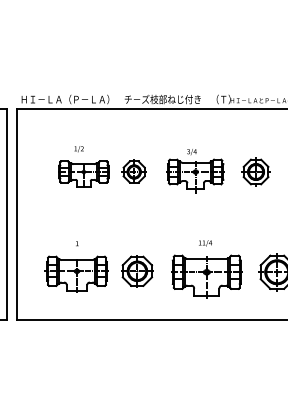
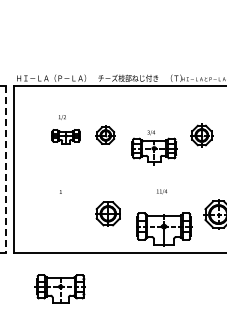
part: (195, 170) -> (154, 147), moved
part: (83, 173) -> (65, 136), size x0.7
line: (7, 215) -> (5, 169), solid -> dashed
part: (75, 273) -> (59, 288), moved
part: (207, 275) -> (164, 229), moved

